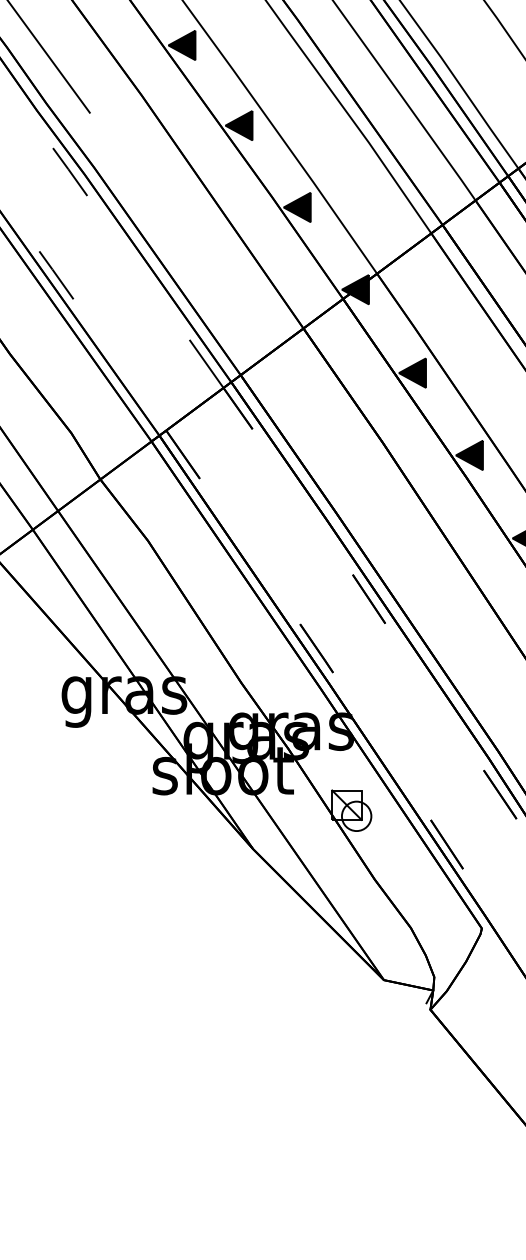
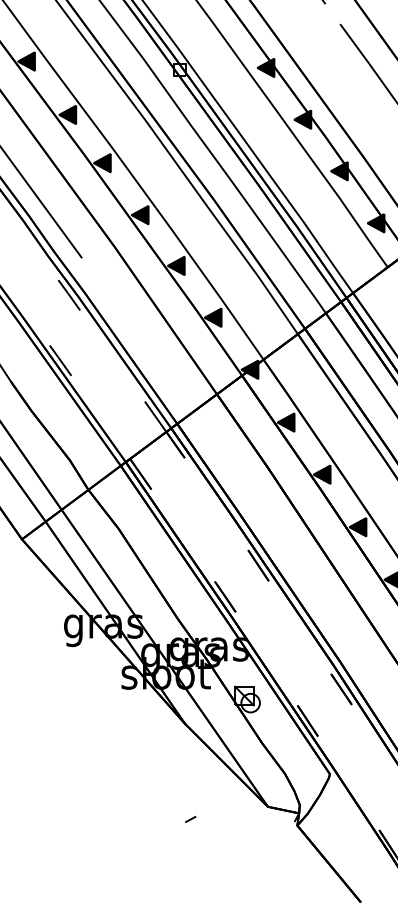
line: (261, 998) -> (190, 818), added

